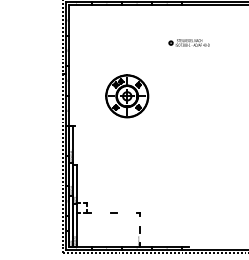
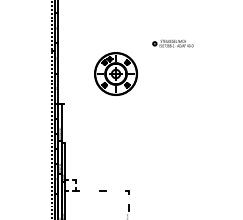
part: (188, 42) -> (172, 43), moved

